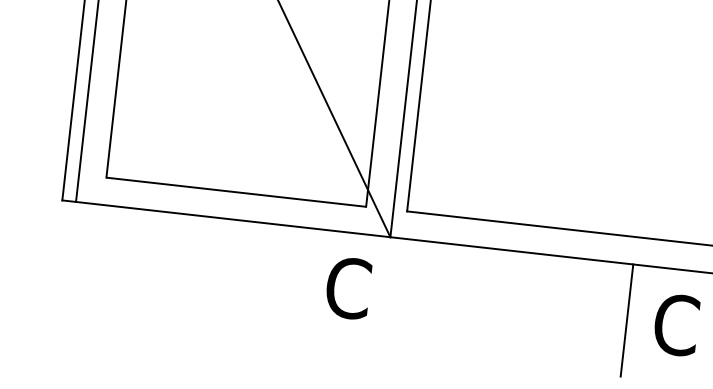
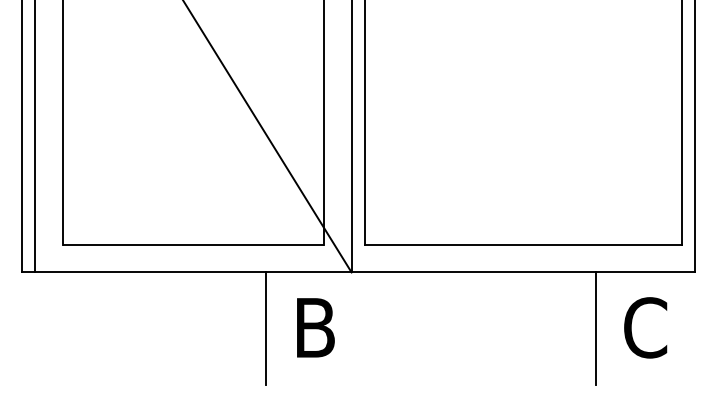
line: (298, 283) -> (265, 328), added
text: (348, 287) -> (315, 327), C -> B

